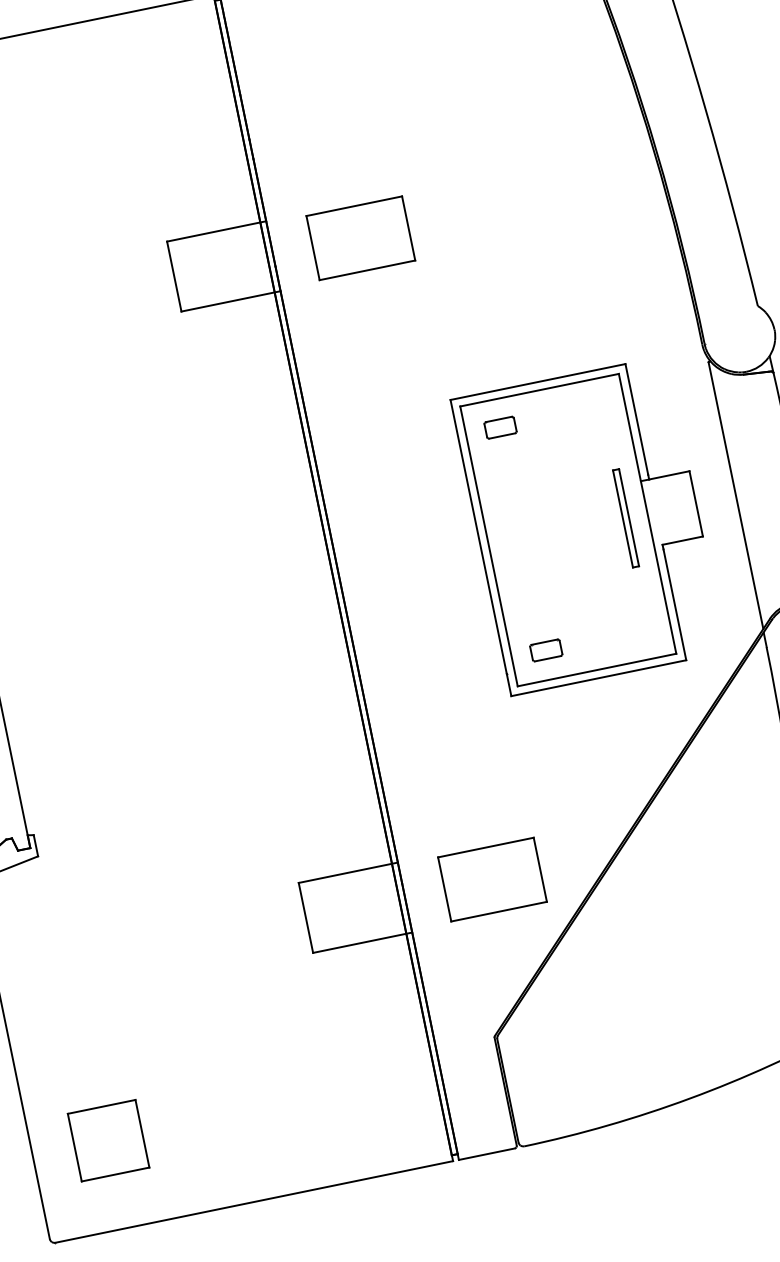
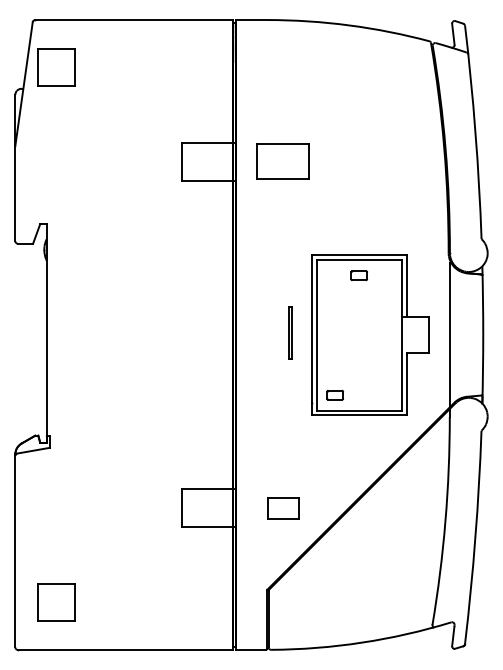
part: (498, 427) -> (358, 275), moved
line: (623, 517) -> (289, 332), moved
part: (491, 880) -> (282, 508), size x0.6

